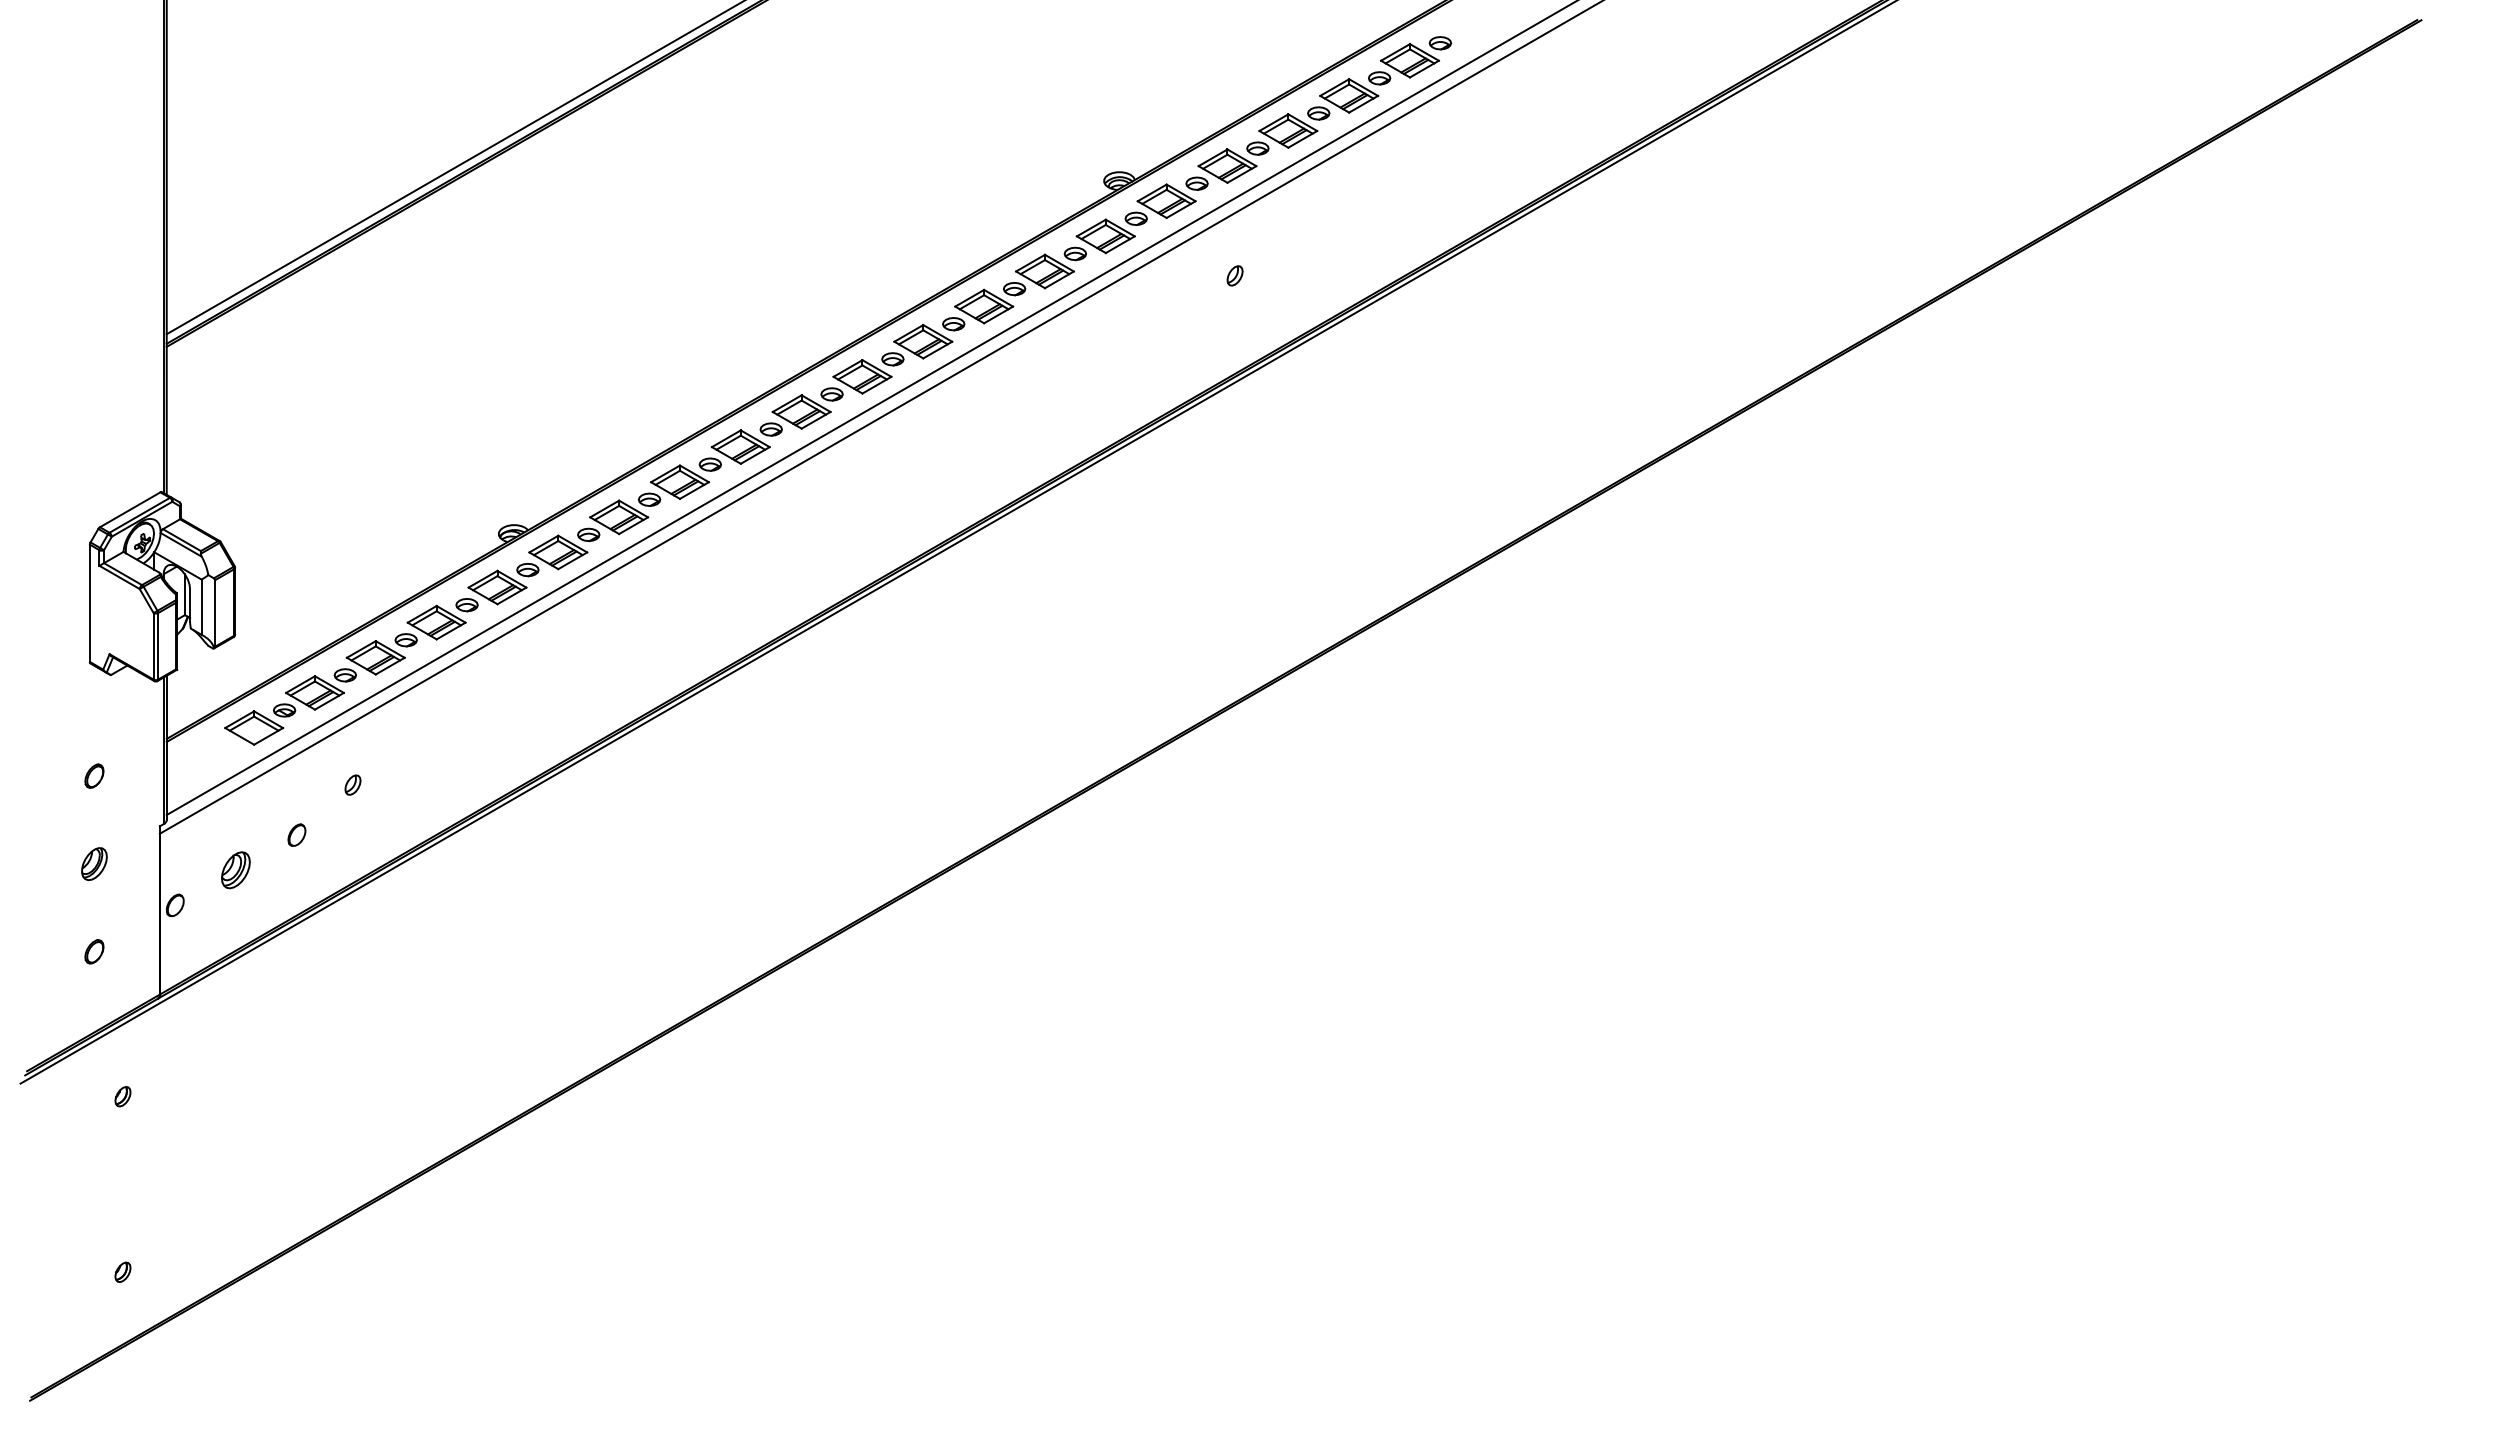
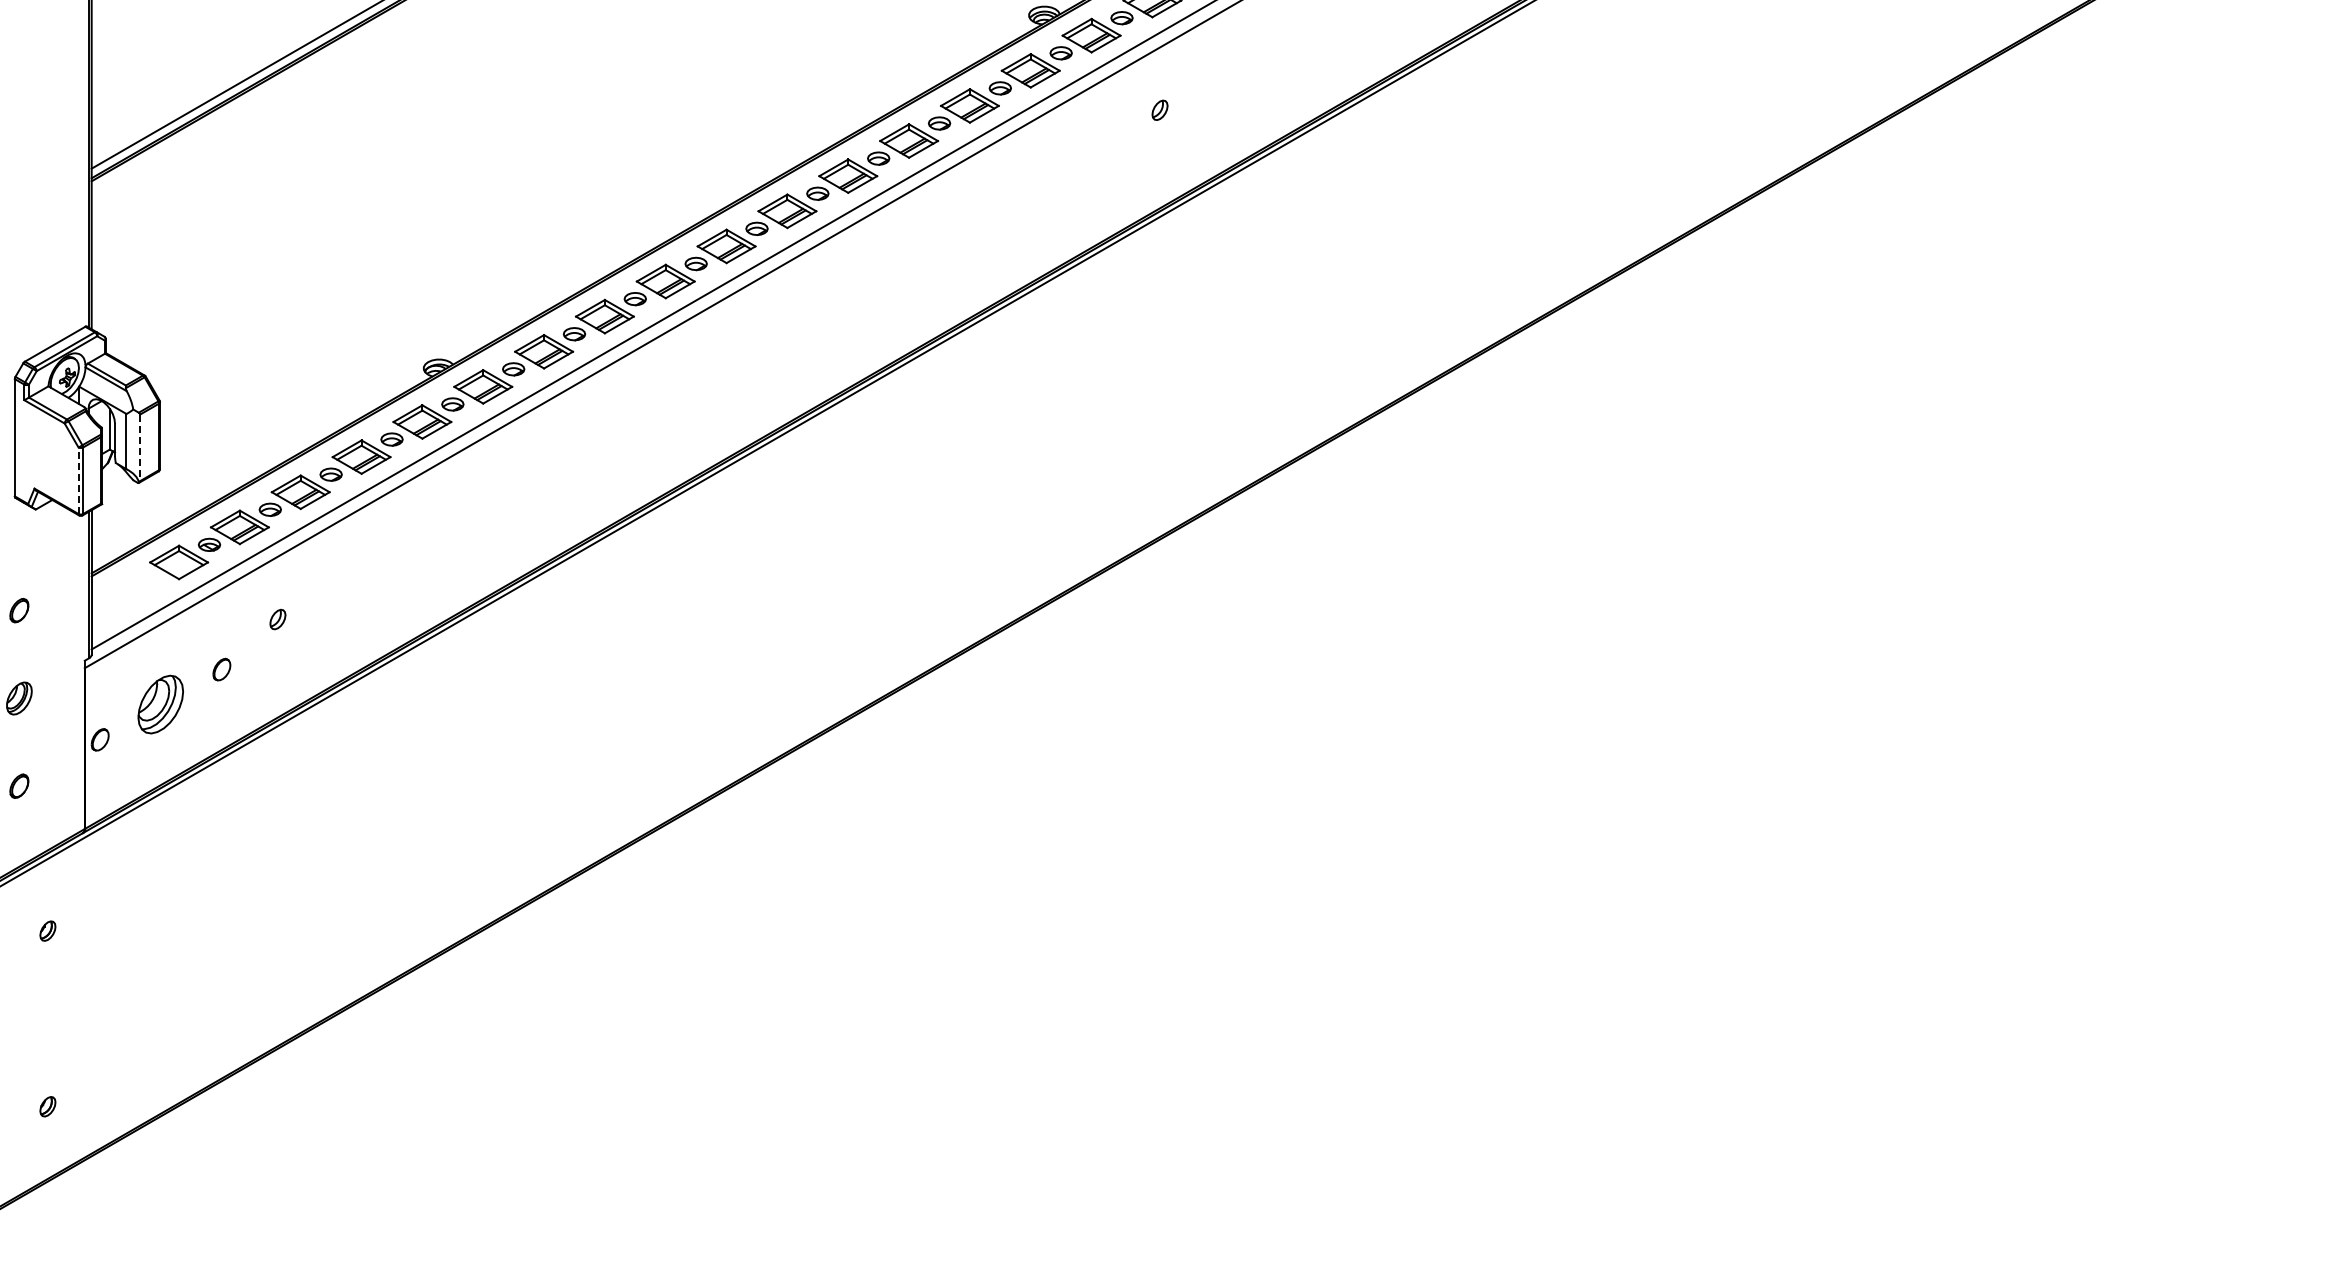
line: (215, 613) -> (140, 447), solid -> dashed
line: (153, 645) -> (78, 479), solid -> dashed
part: (235, 870) -> (160, 704), size x1.6

